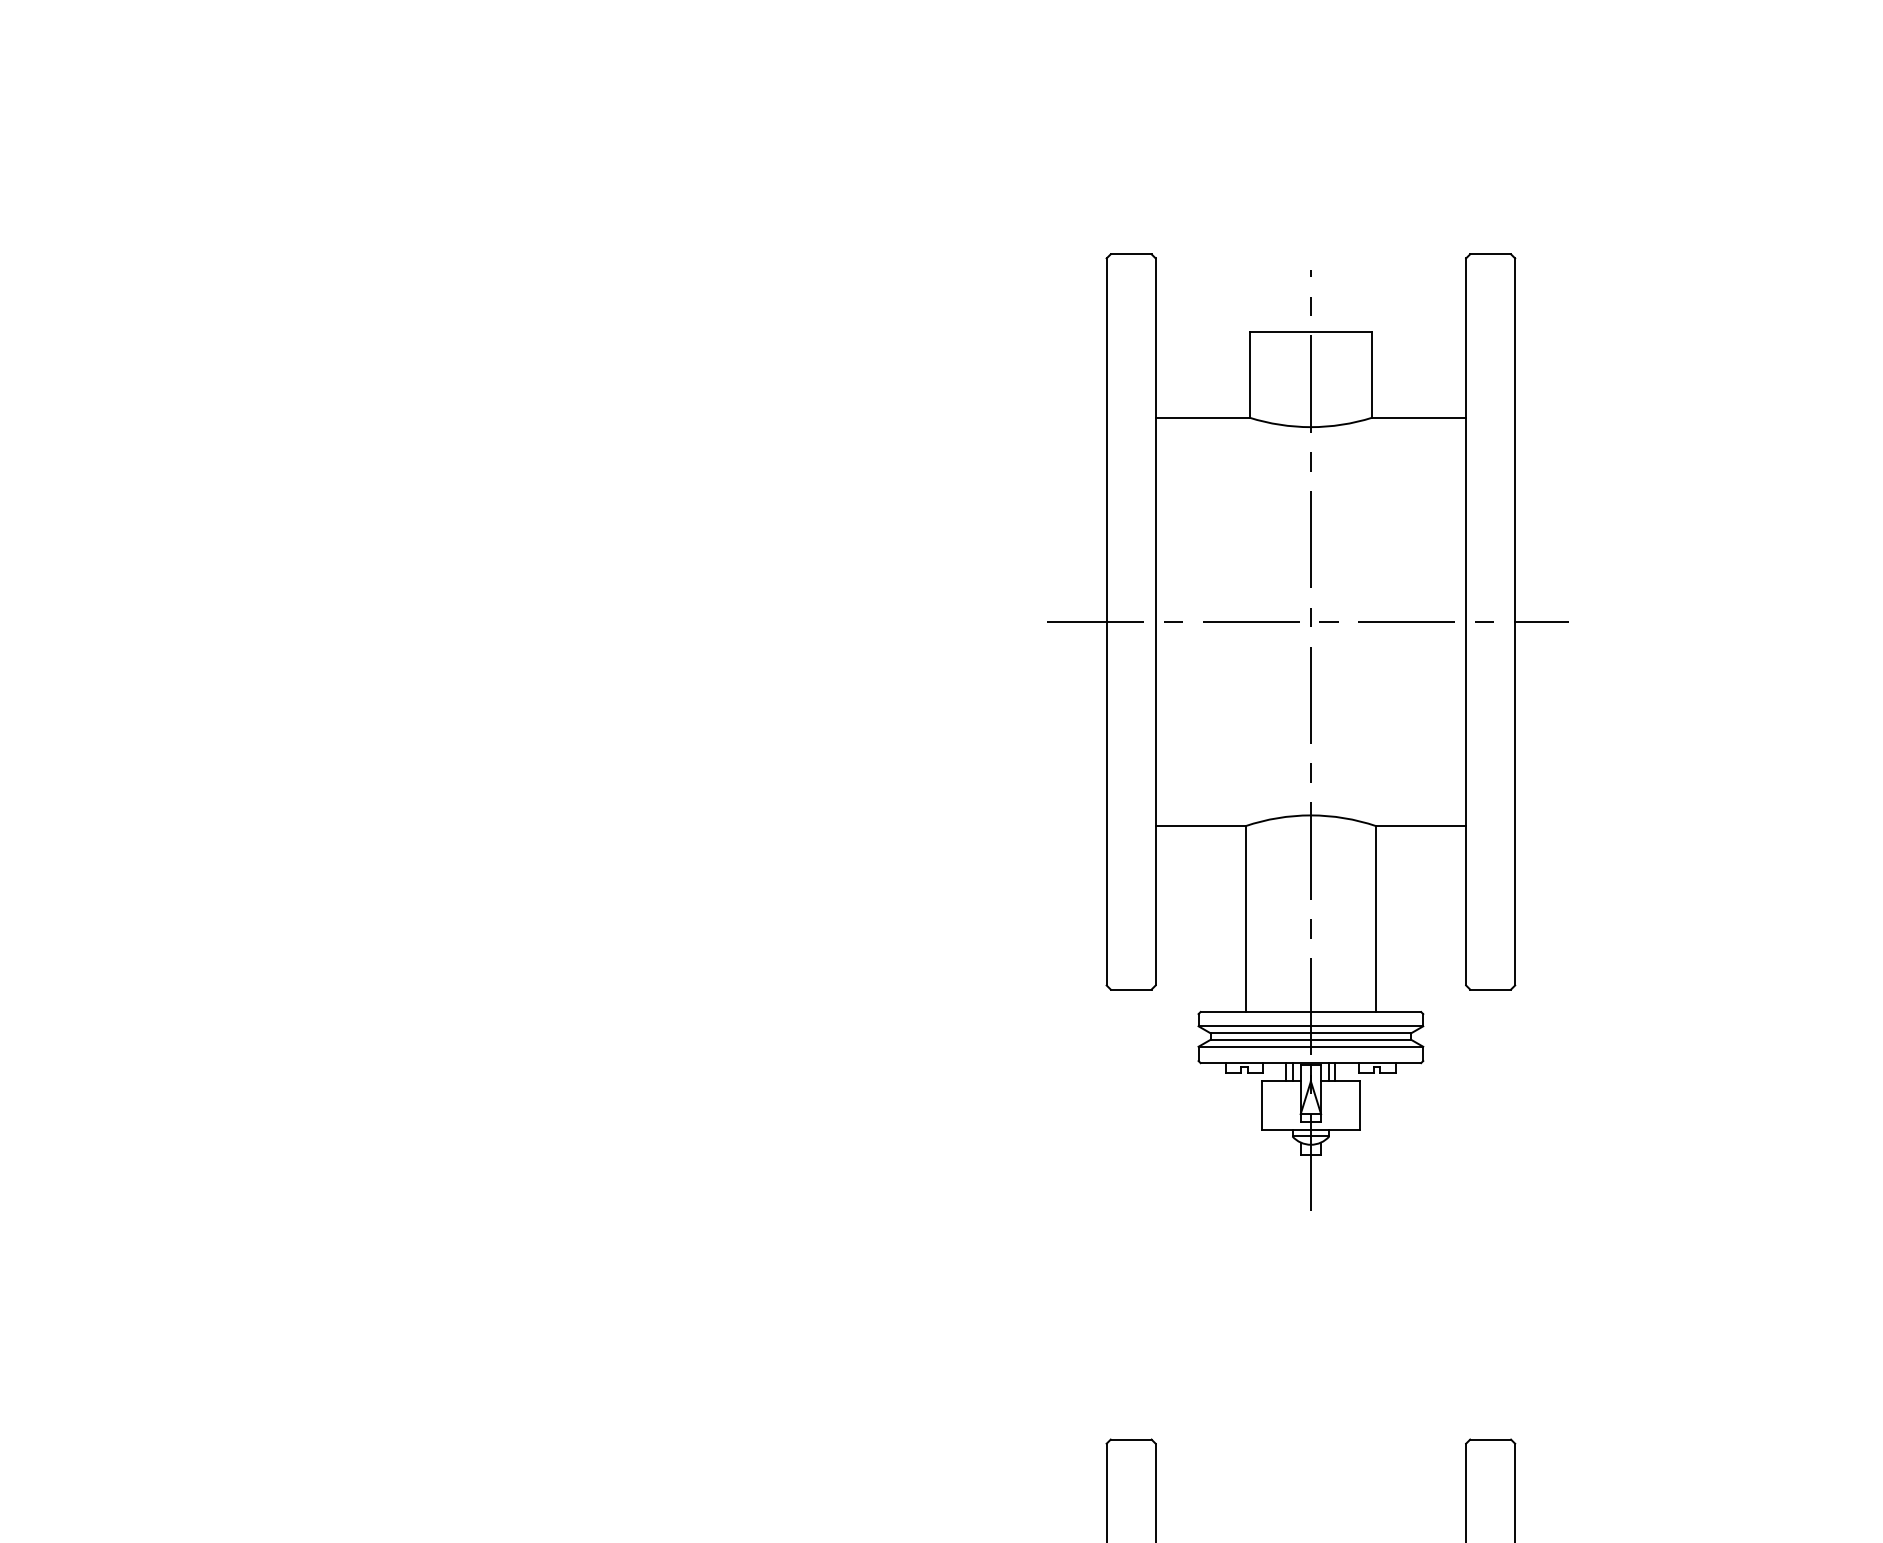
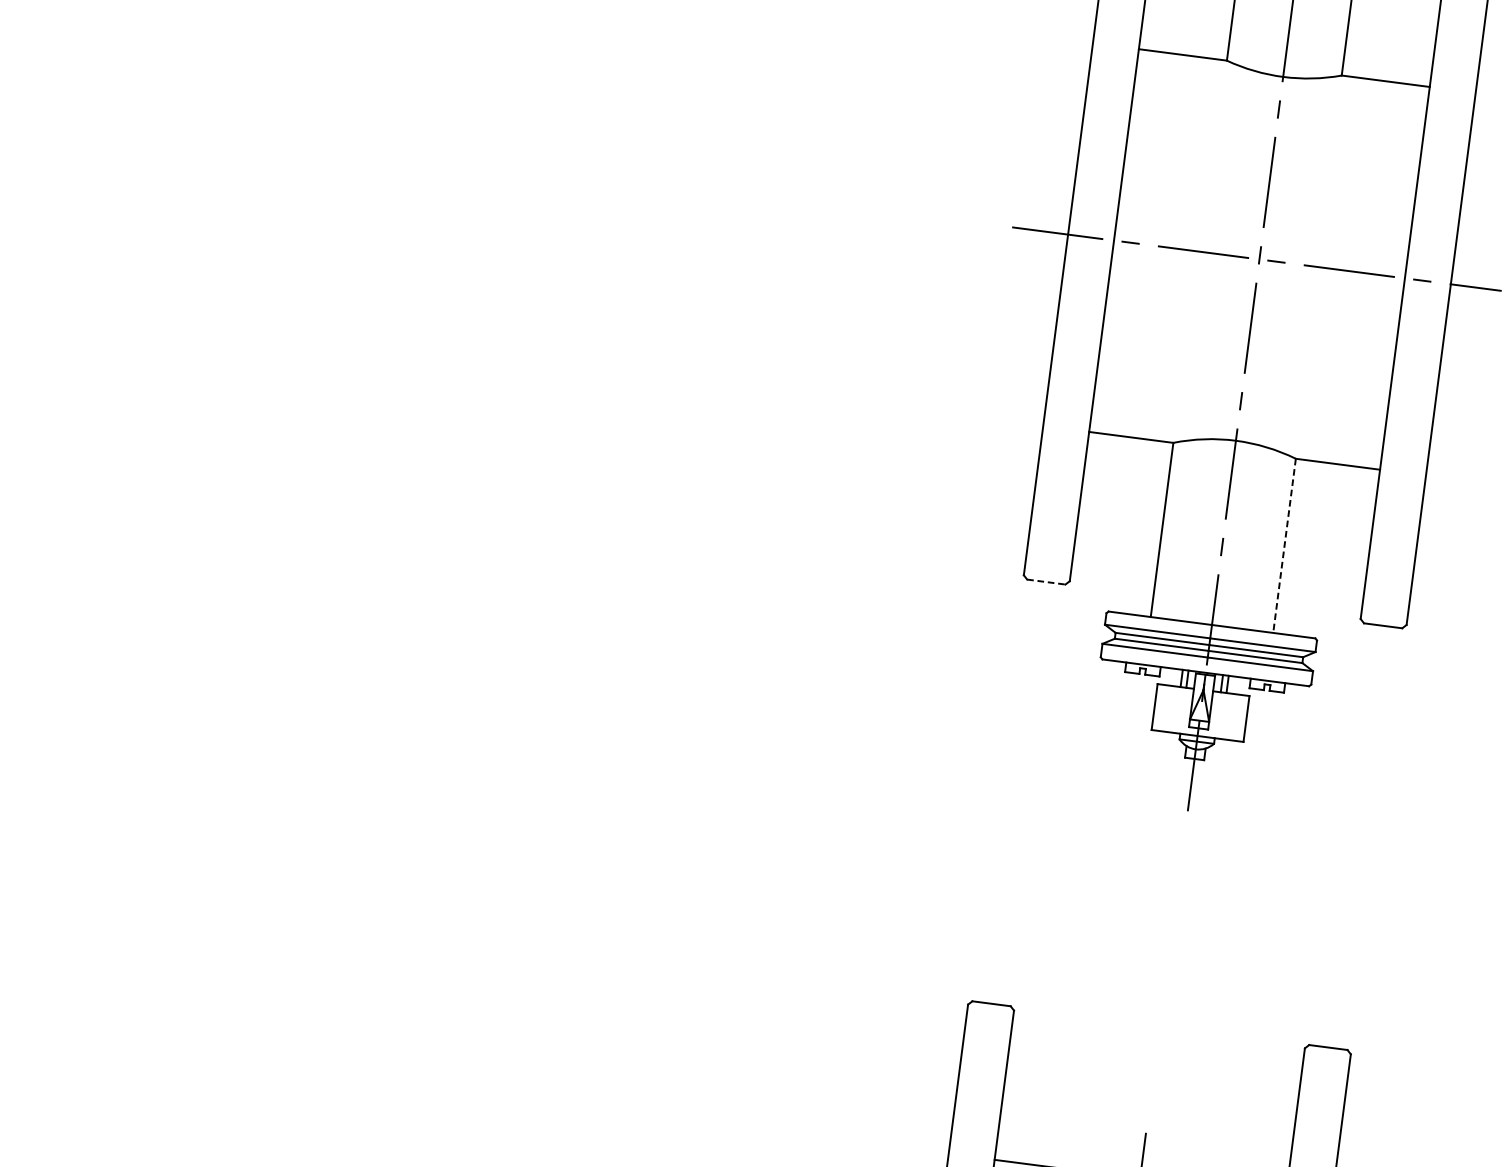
line: (1376, 919) -> (1284, 546), solid -> dashed
line: (1131, 989) -> (1046, 582), solid -> dashed

